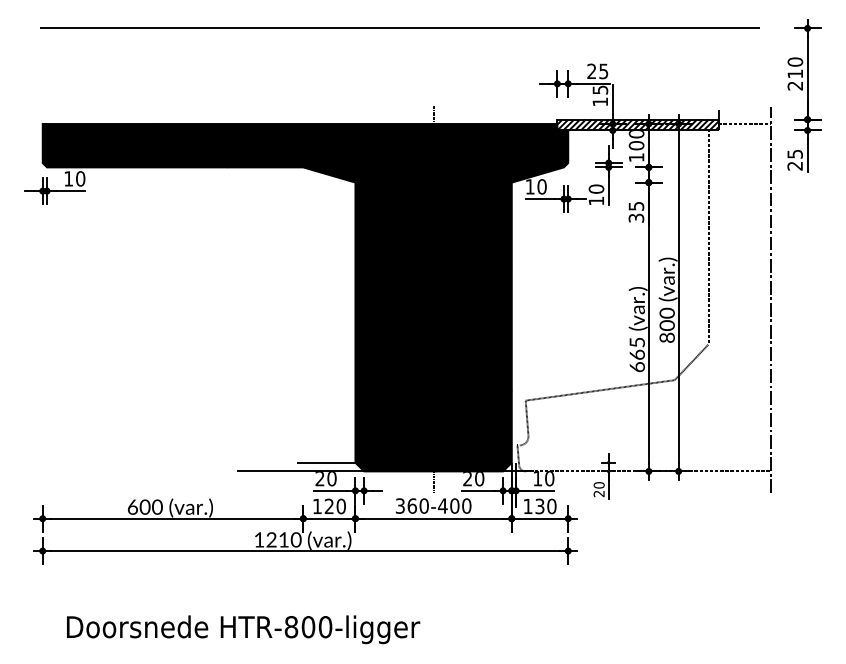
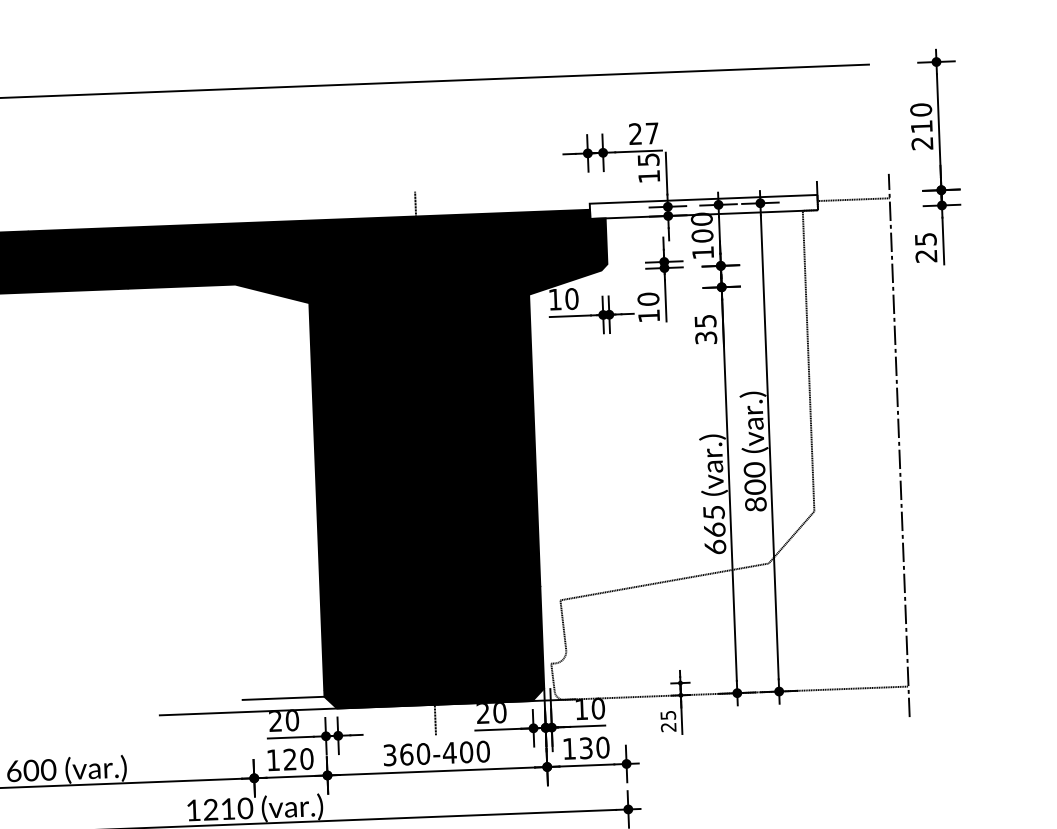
text: (603, 71) -> (651, 133), 25 -> 27
hatch: (638, 124) -> (704, 206), removed
text: (598, 485) -> (667, 715), 20 -> 25

